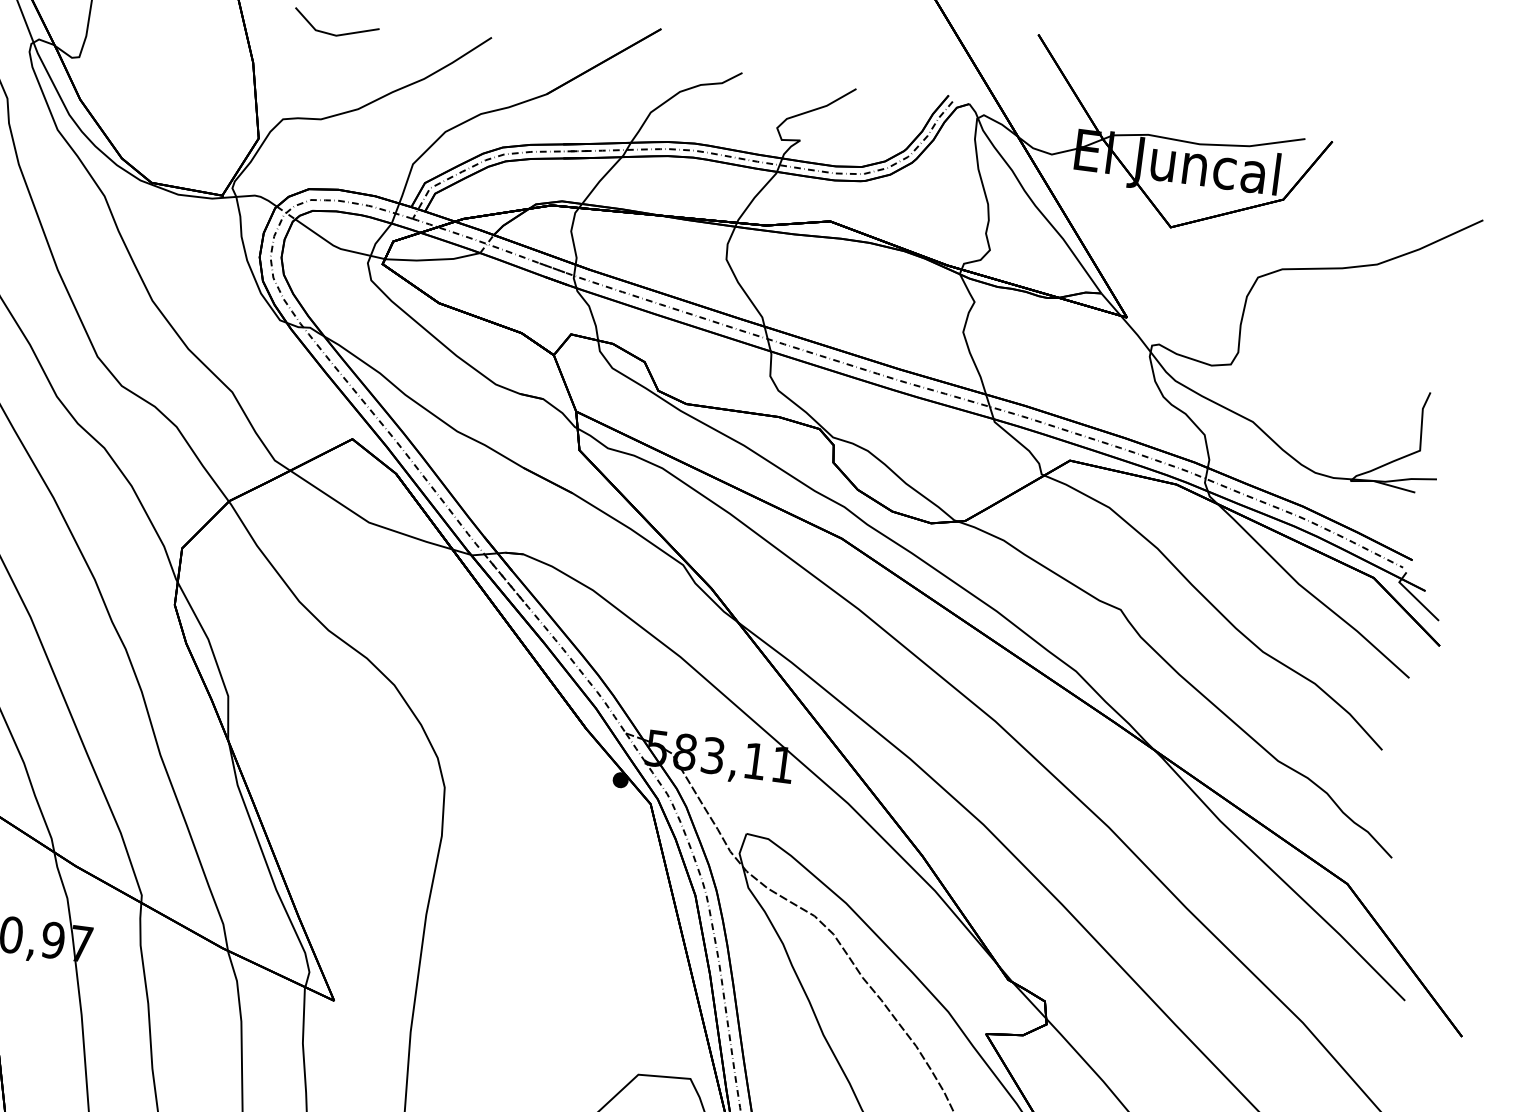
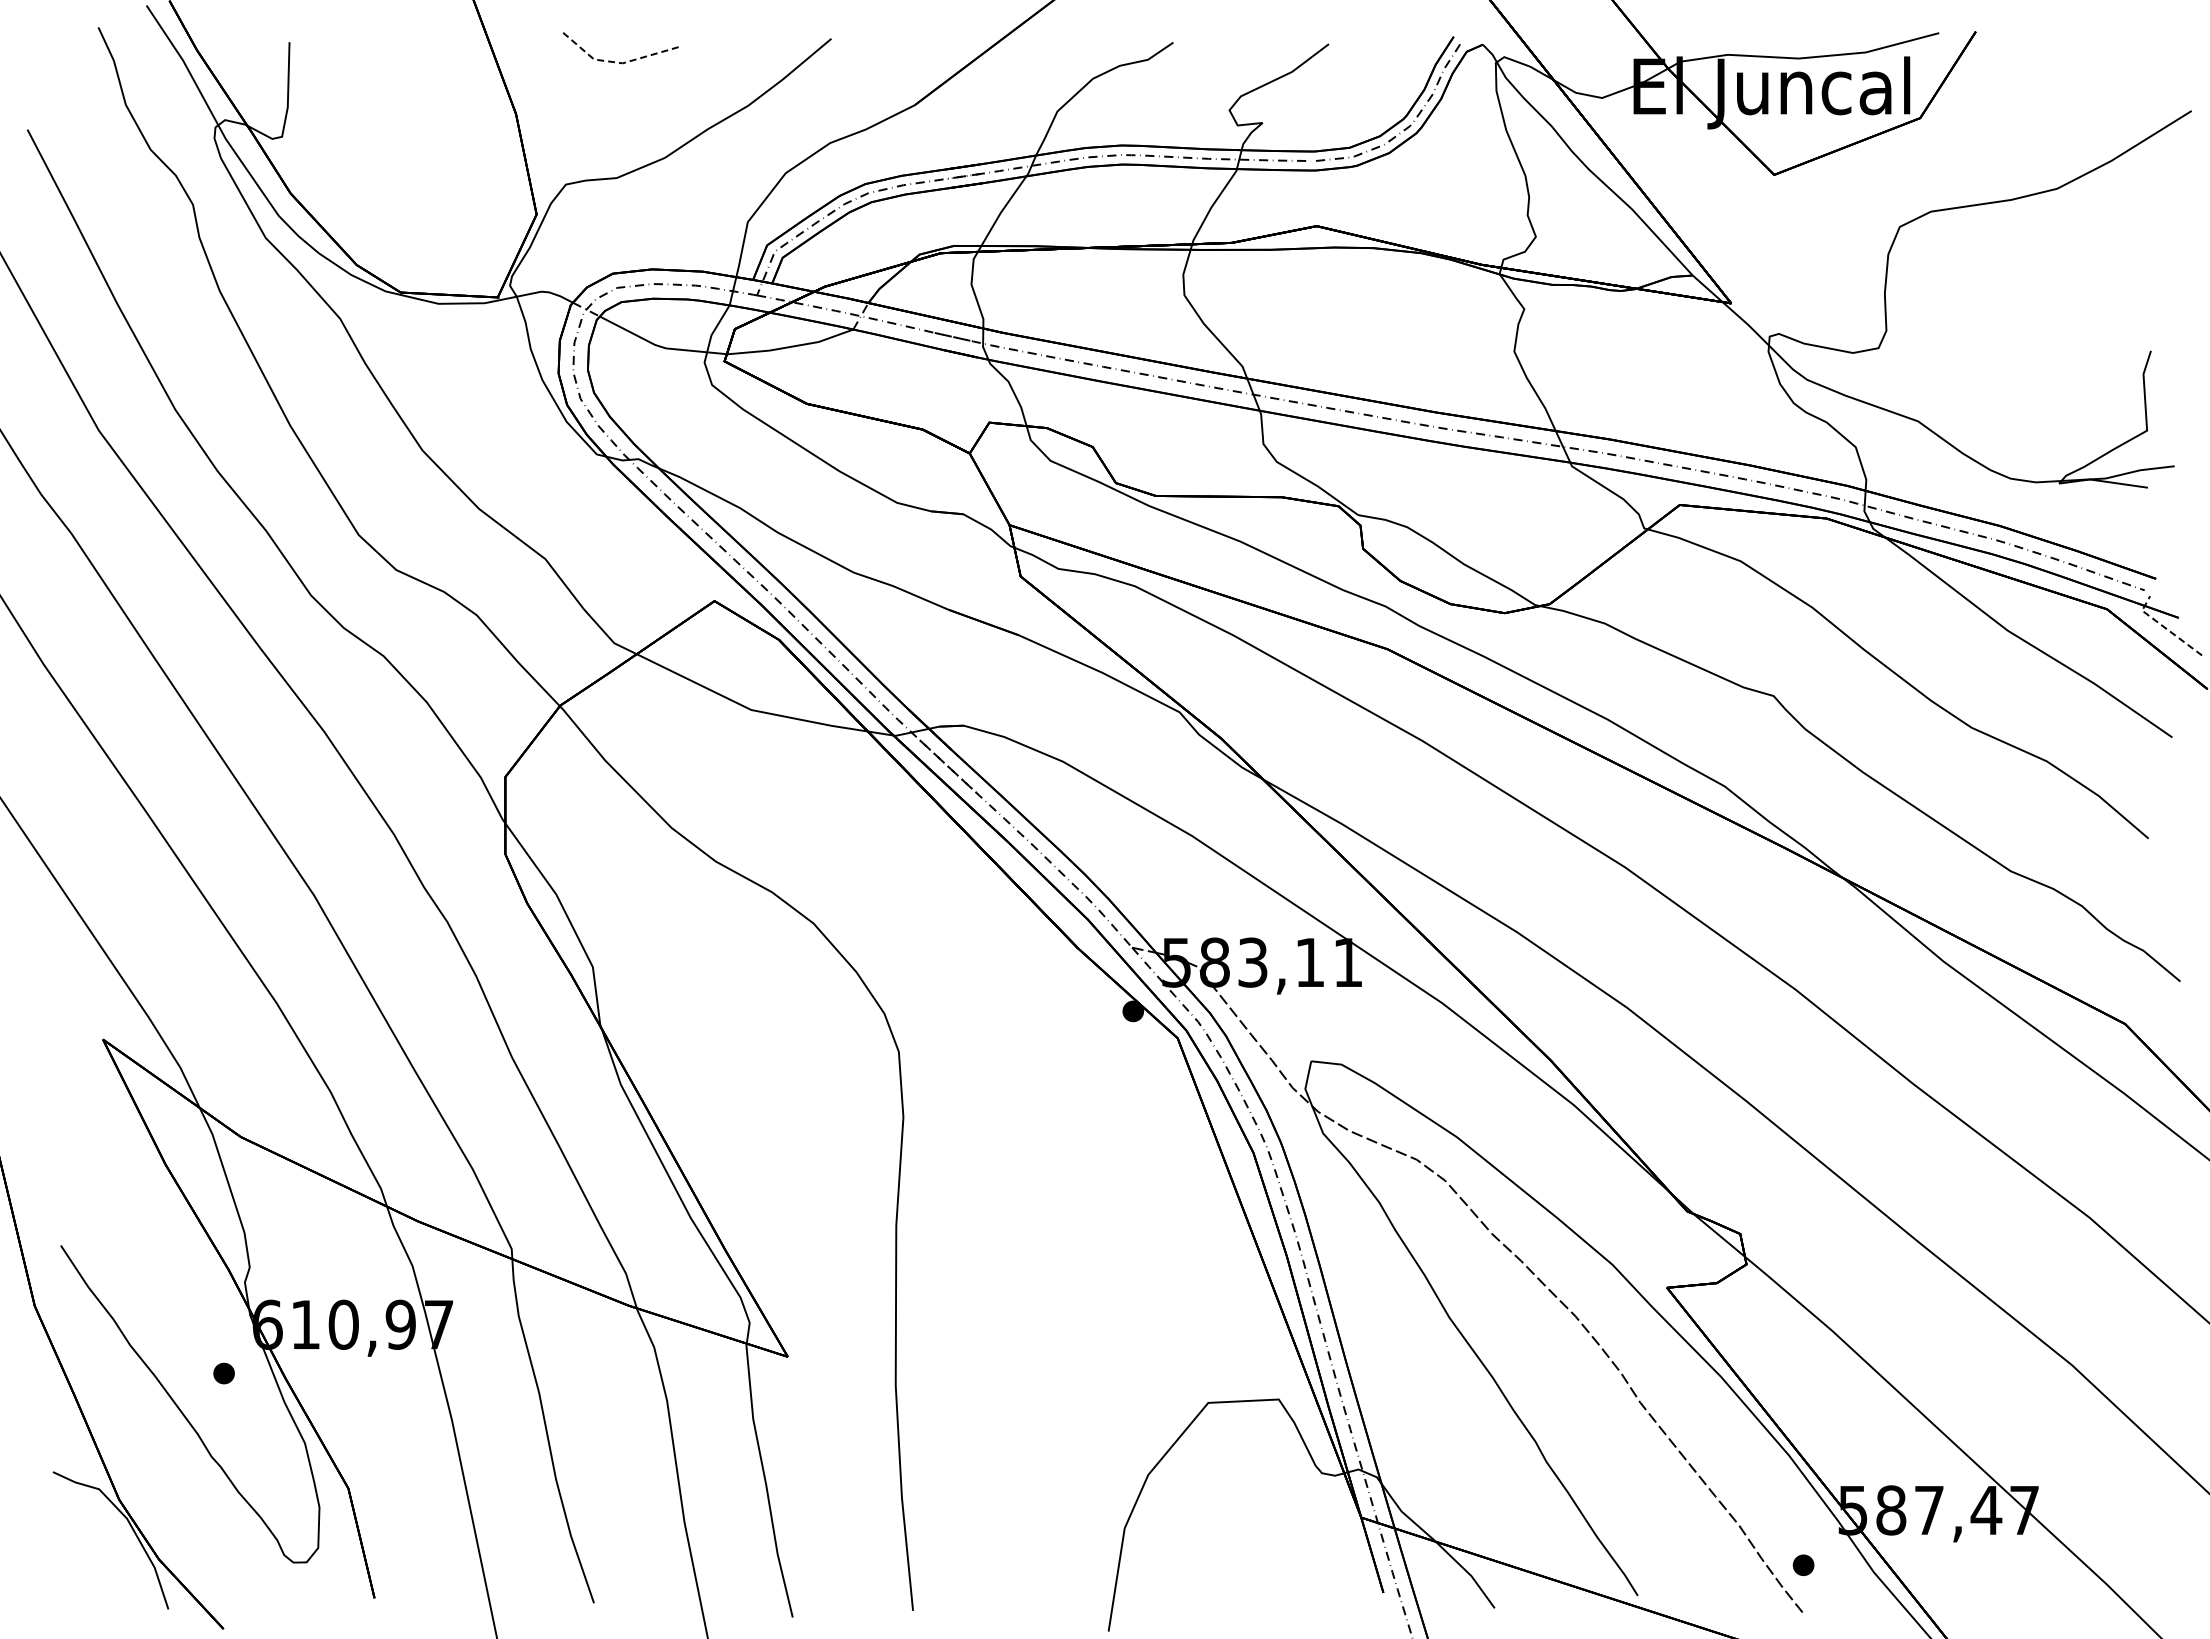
line: (332, 34) -> (617, 62), solid -> dashed
line: (1414, 596) -> (2164, 627), solid -> dashed

